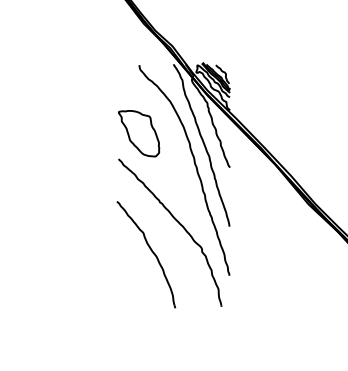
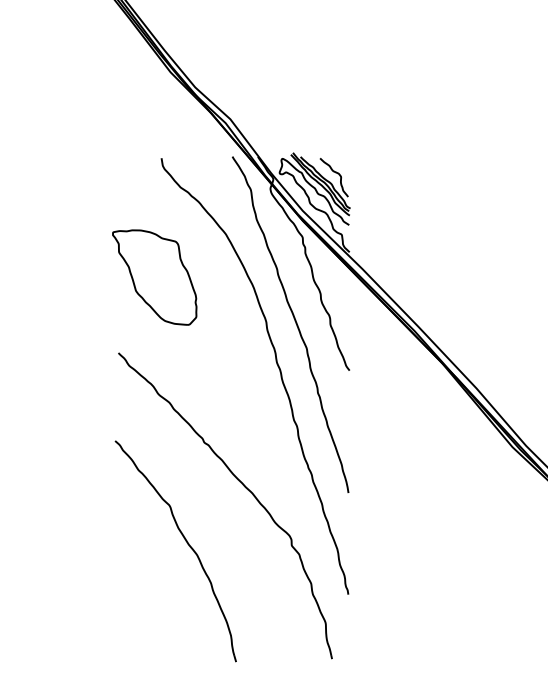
part: (139, 133) -> (155, 277), moved

